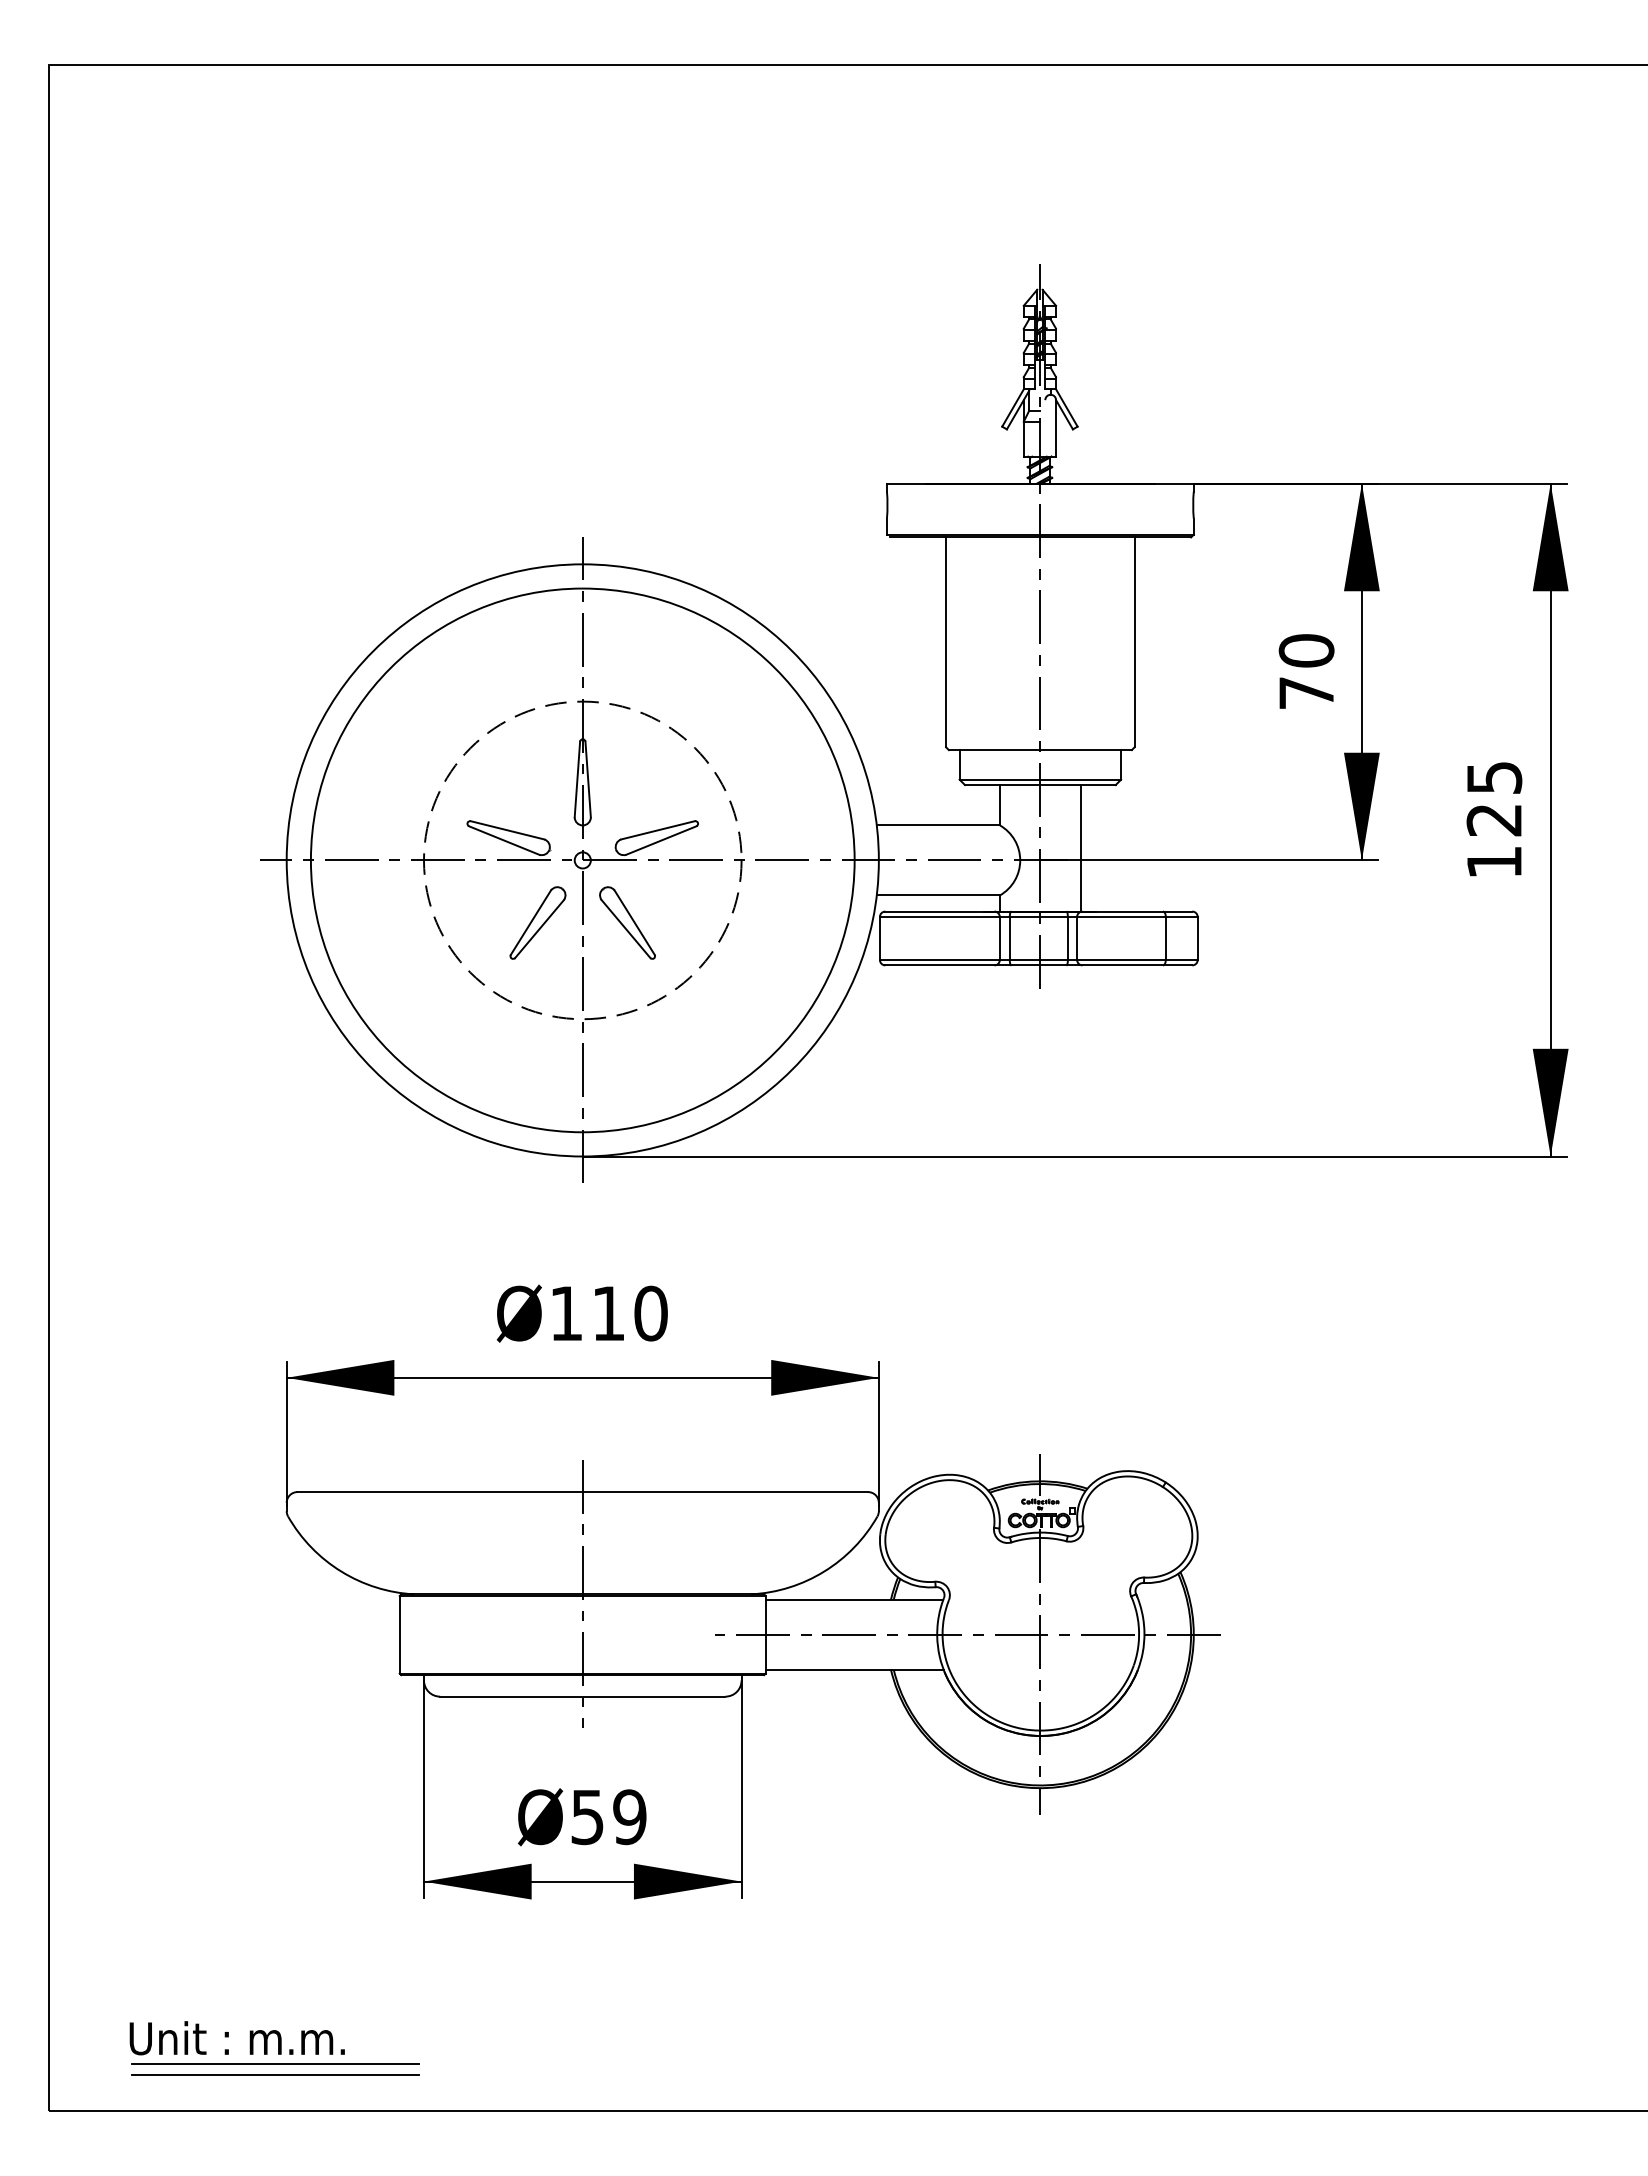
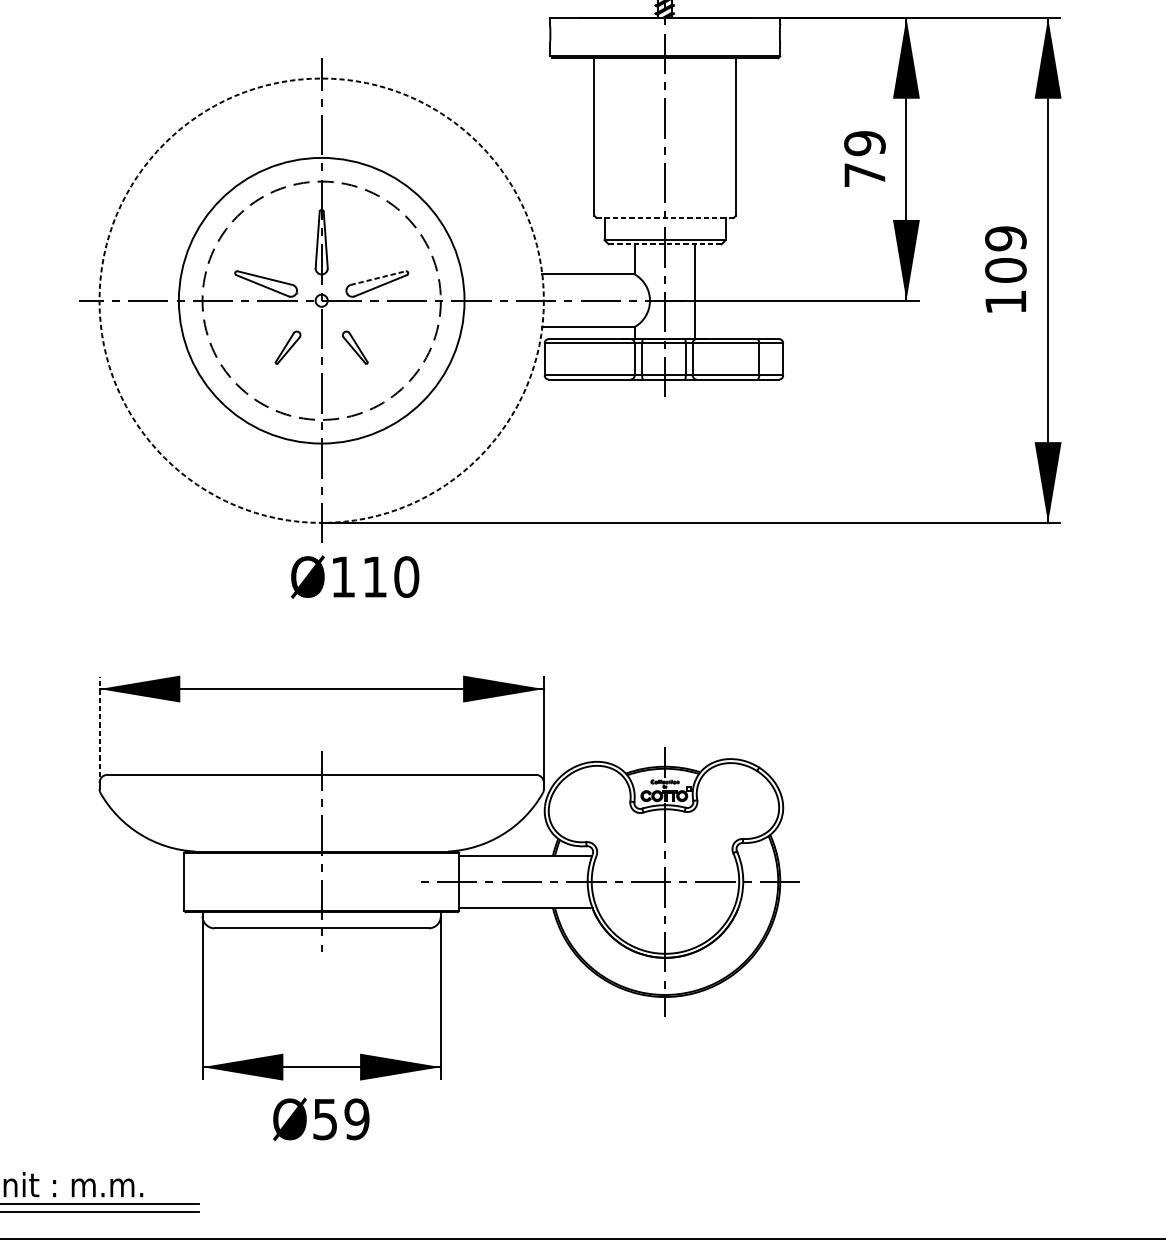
text: (1306, 650) -> (864, 143), 70 -> 79
line: (1040, 750) -> (665, 218), solid -> dashed
line: (1039, 785) -> (664, 244), solid -> dashed
text: (1494, 798) -> (1005, 254), 125 -> 109
line: (658, 830) -> (378, 278), solid -> dashed
circle: (582, 860) -> (321, 300), size x0.7
circle: (582, 860) -> (321, 300), solid -> dashed
part: (537, 922) -> (287, 347), size x0.6
part: (627, 922) -> (355, 347), size x0.6
text: (581, 1313) -> (354, 576), moved
line: (286, 1433) -> (99, 730), solid -> dashed
text: (582, 1817) -> (321, 1119), moved

